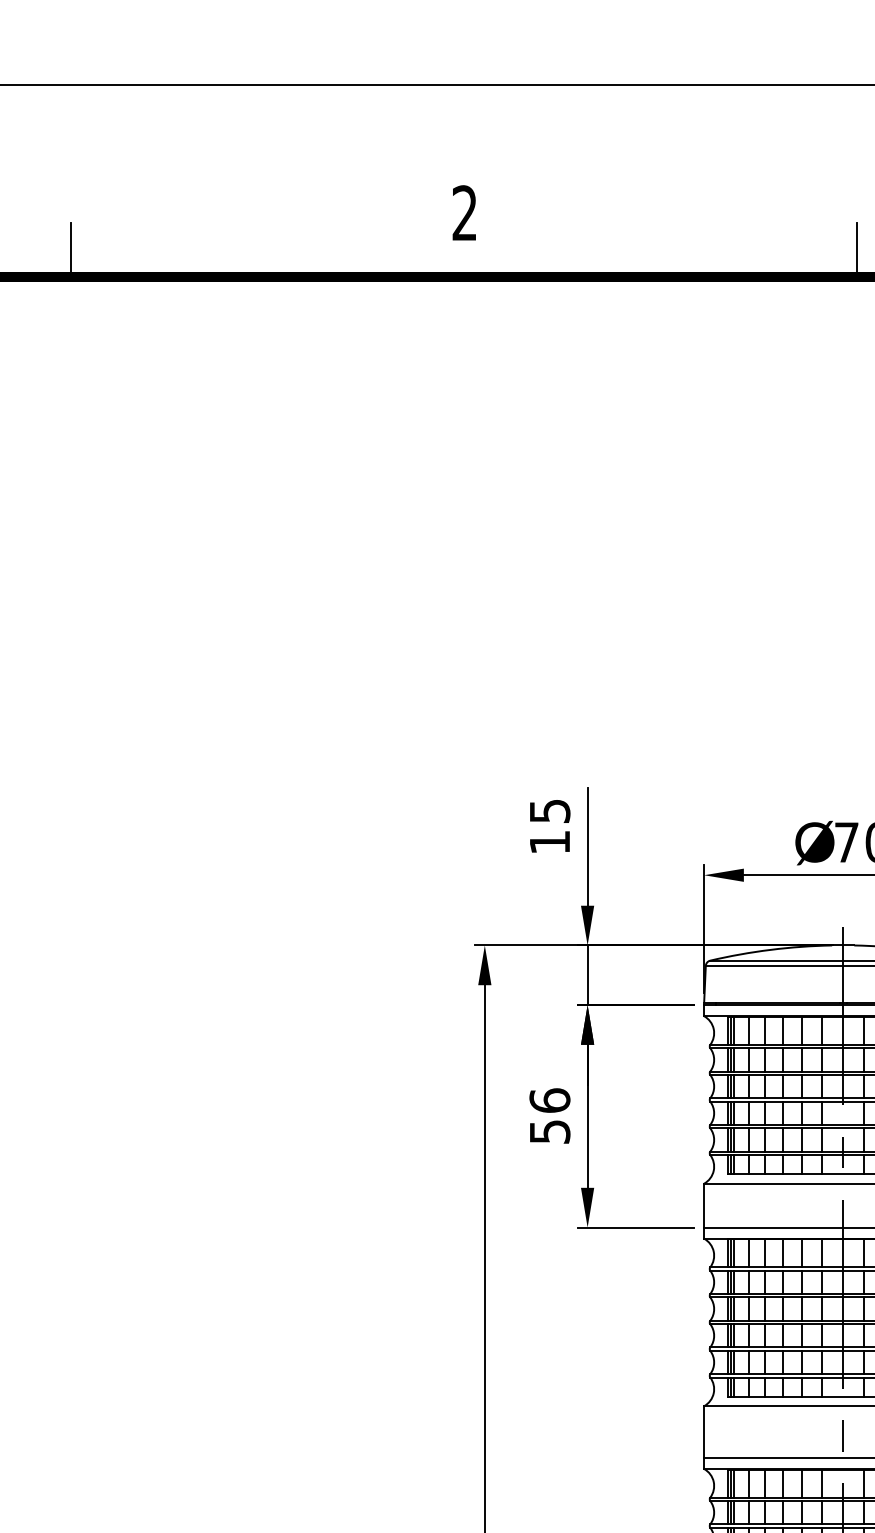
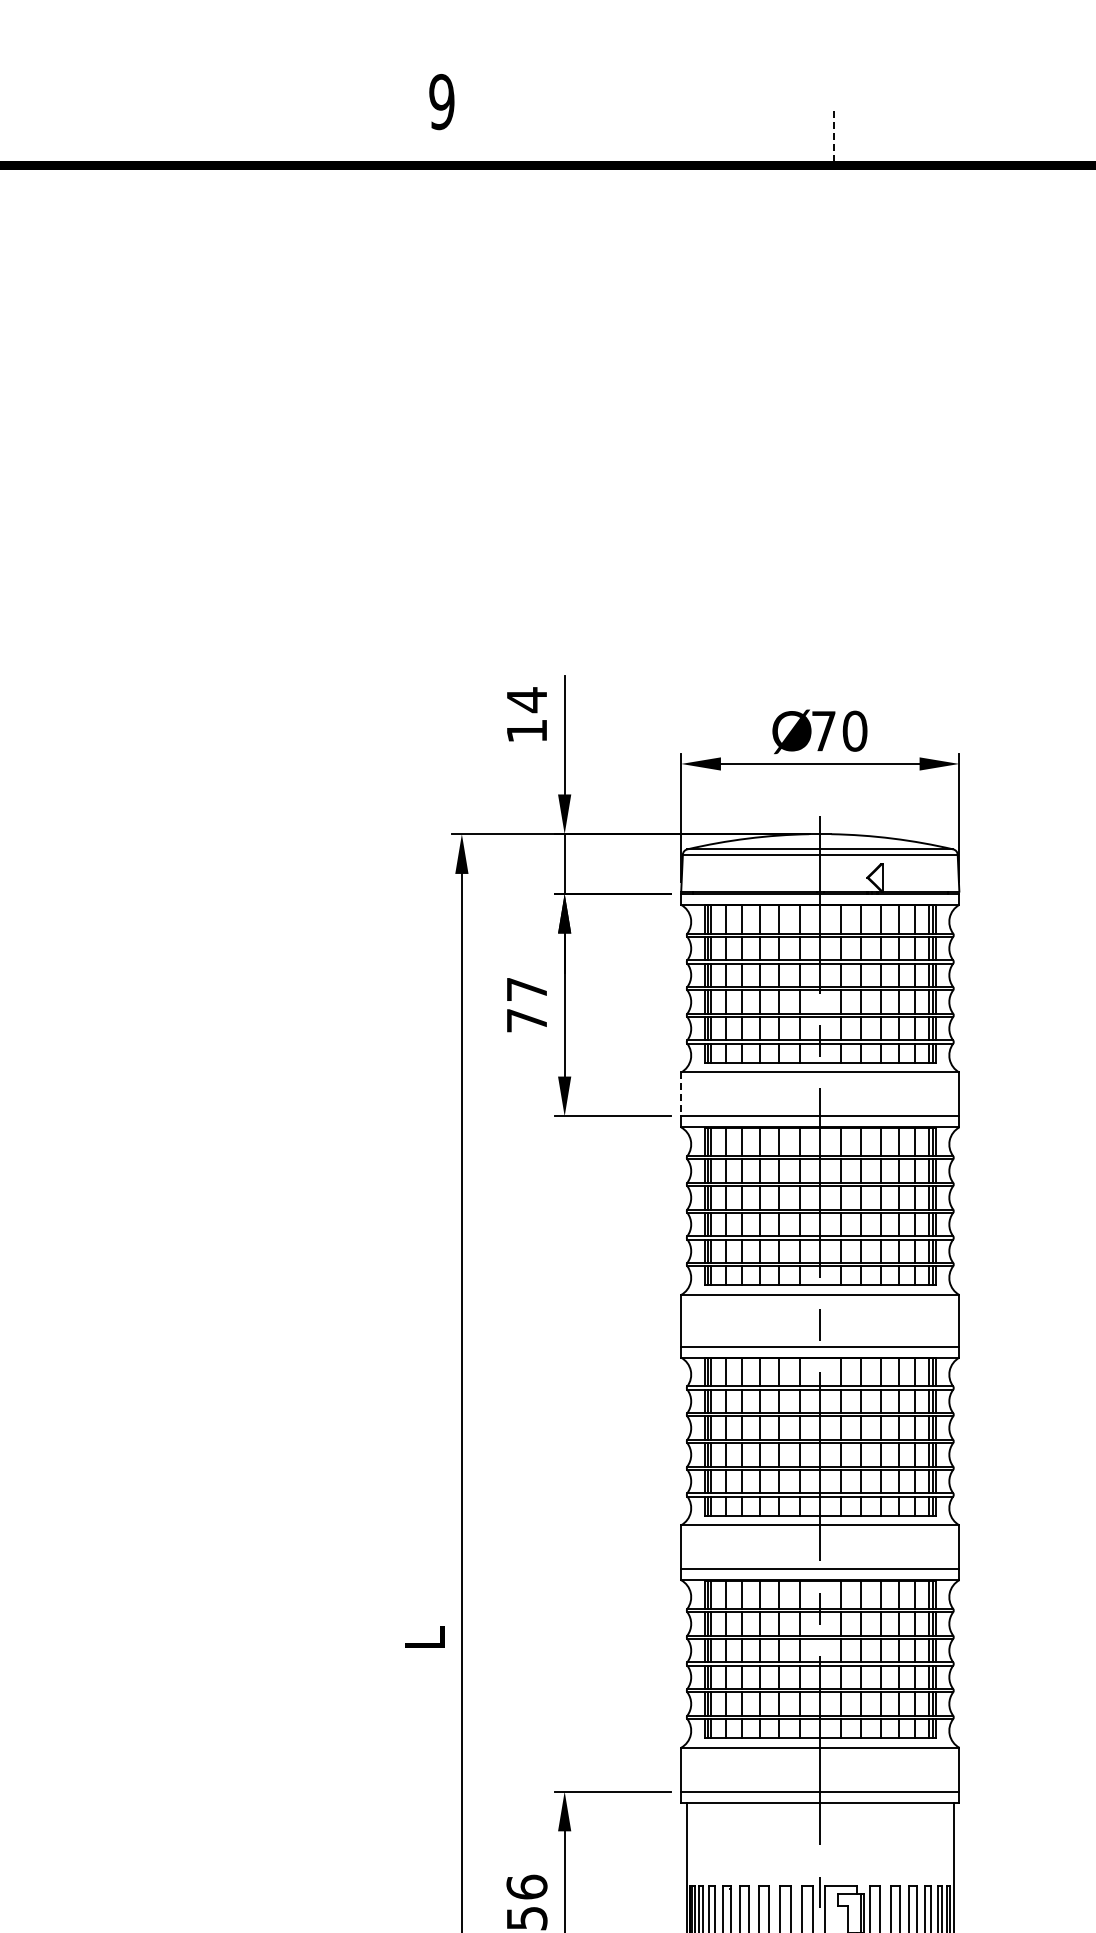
text: (464, 213) -> (441, 102), 2 -> 9
line: (71, 249) -> (48, 138), removed
line: (857, 249) -> (834, 138), solid -> dashed
text: (550, 811) -> (527, 700), 15 -> 14
text: (549, 1115) -> (526, 1004), 56 -> 77
line: (704, 1205) -> (681, 1094), solid -> dashed

